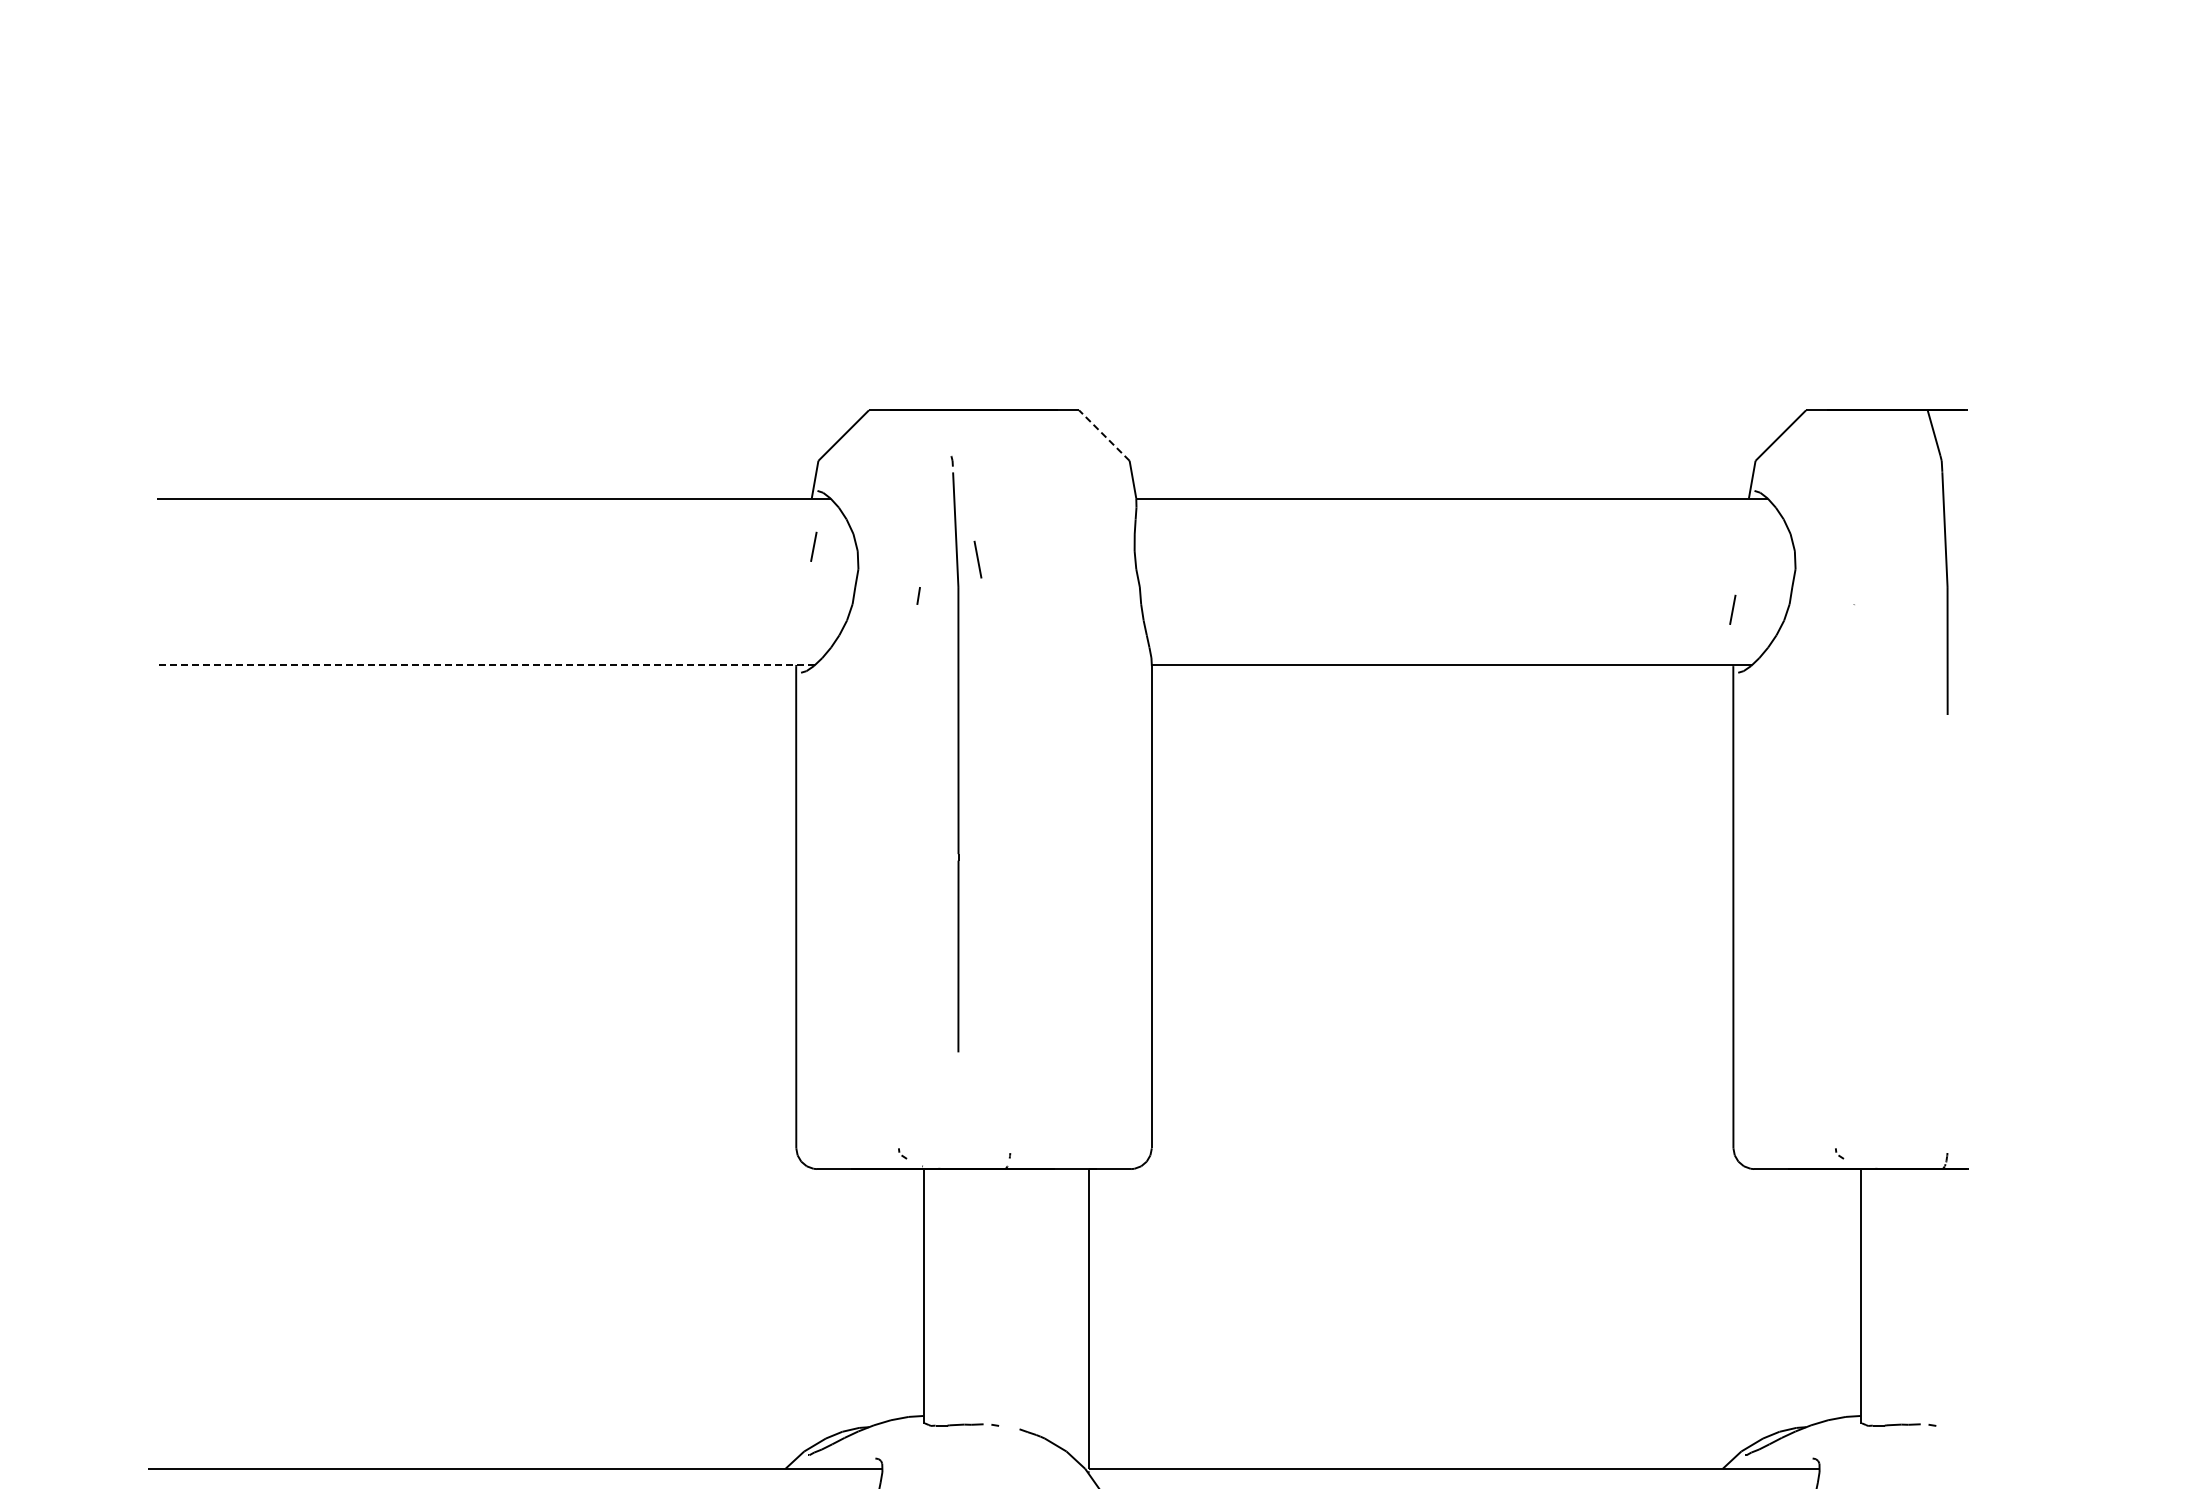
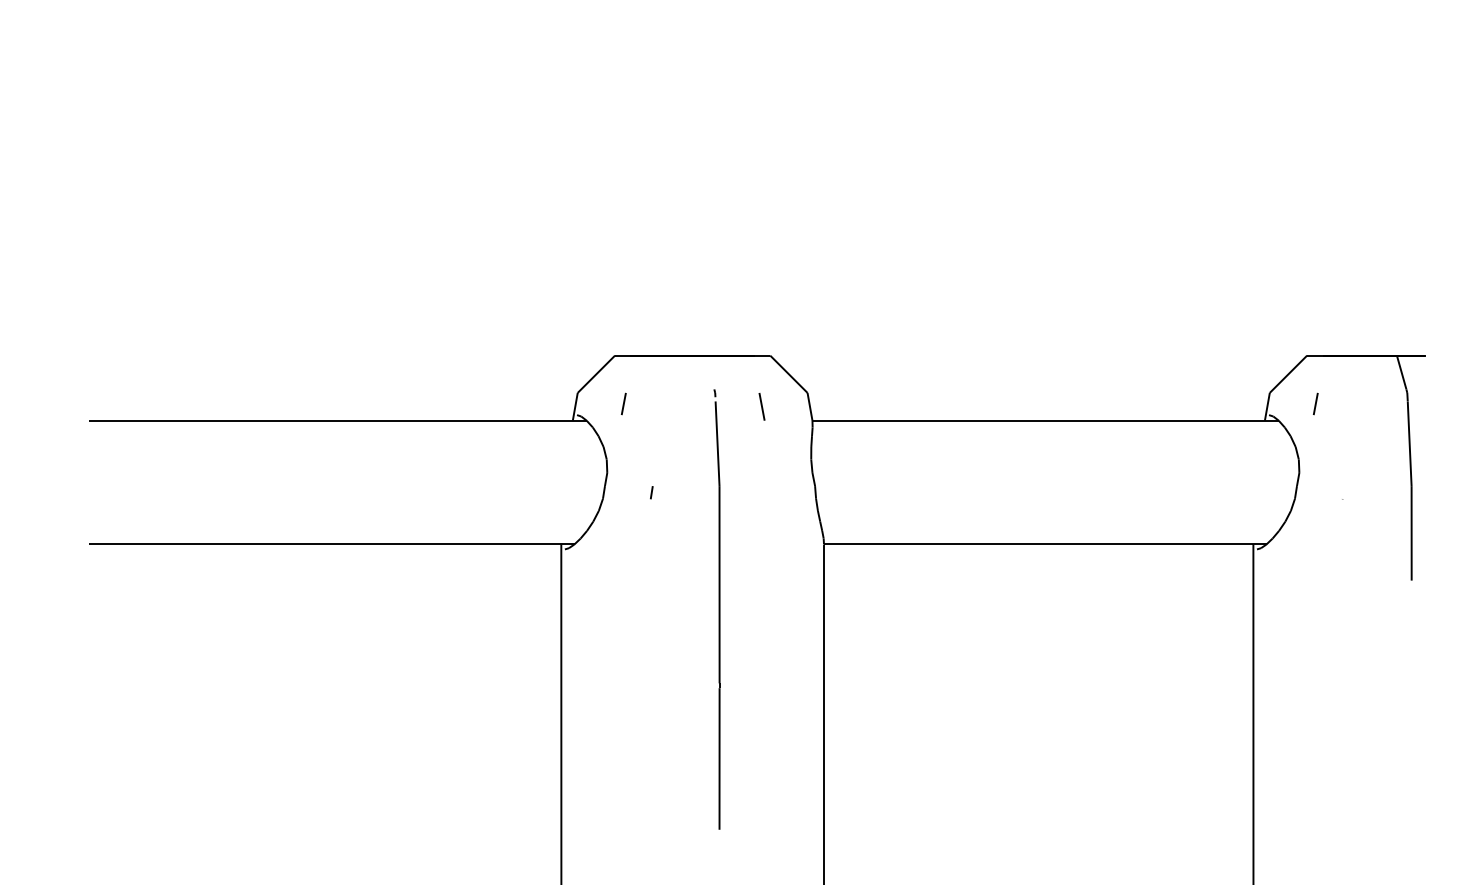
line: (1104, 435) -> (789, 374), dashed -> solid
line: (813, 546) -> (623, 403), moved
line: (977, 559) -> (761, 406), moved
line: (1732, 609) -> (1315, 403), moved
line: (486, 665) -> (332, 544), dashed -> solid
part: (954, 754) -> (716, 609), moved

